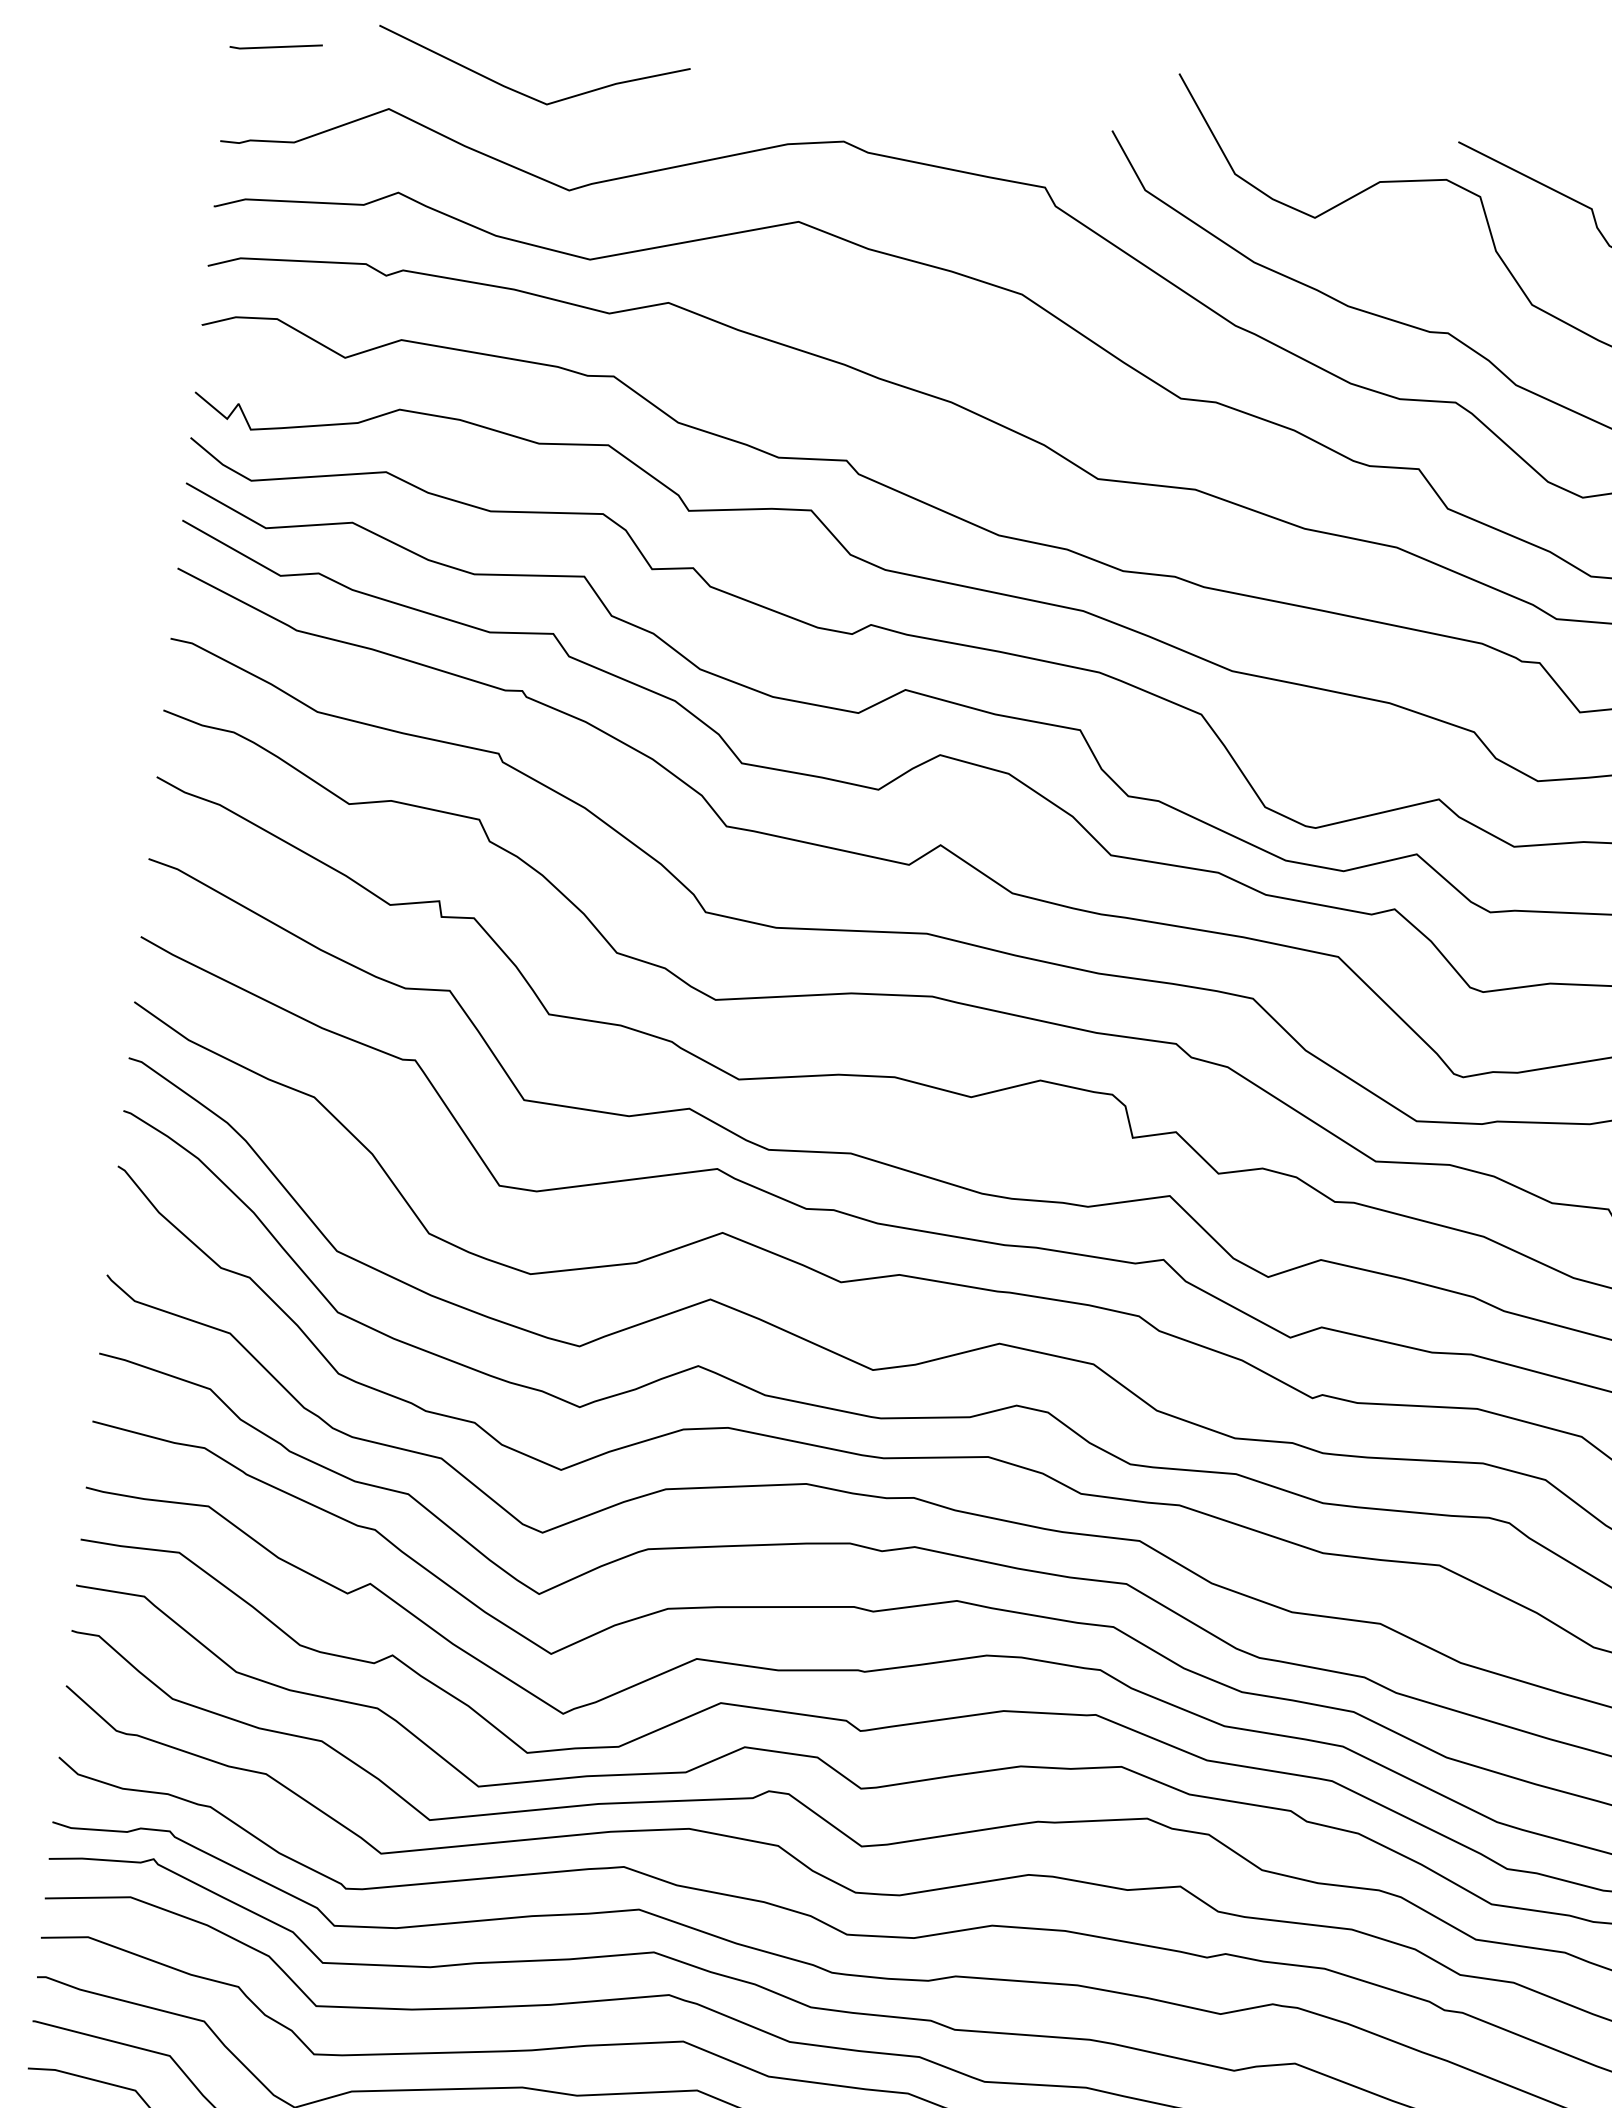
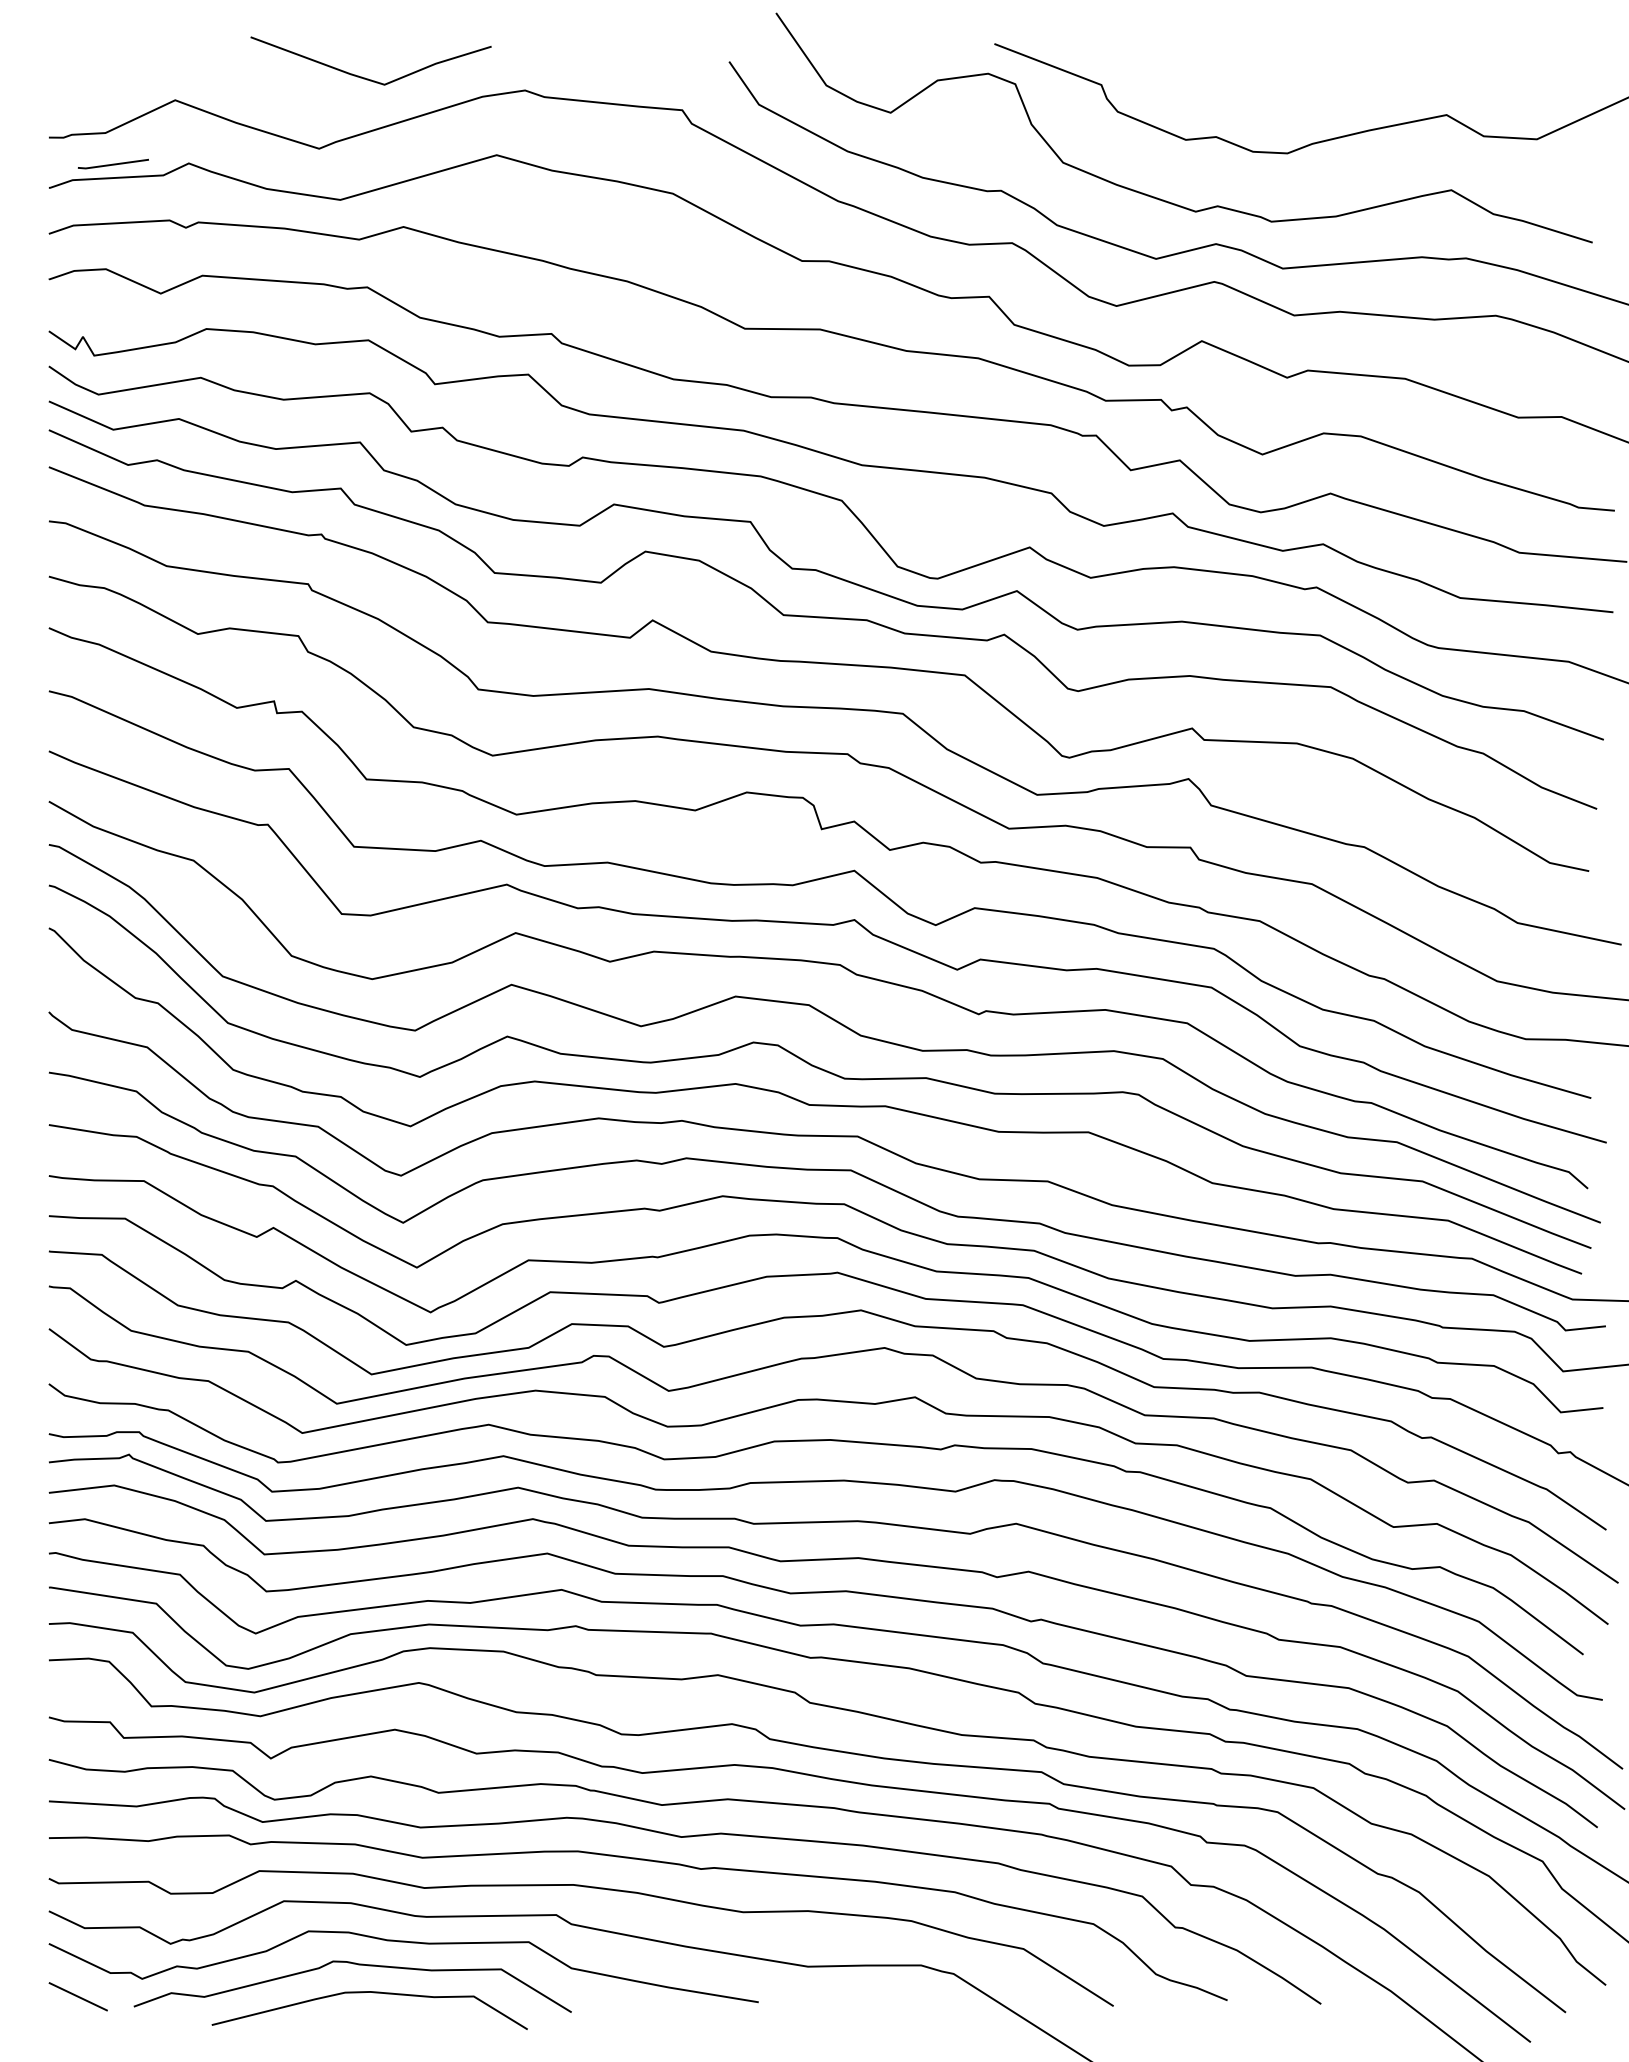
line: (276, 45) -> (113, 163), moved
line: (523, 92) -> (365, 77), moved

